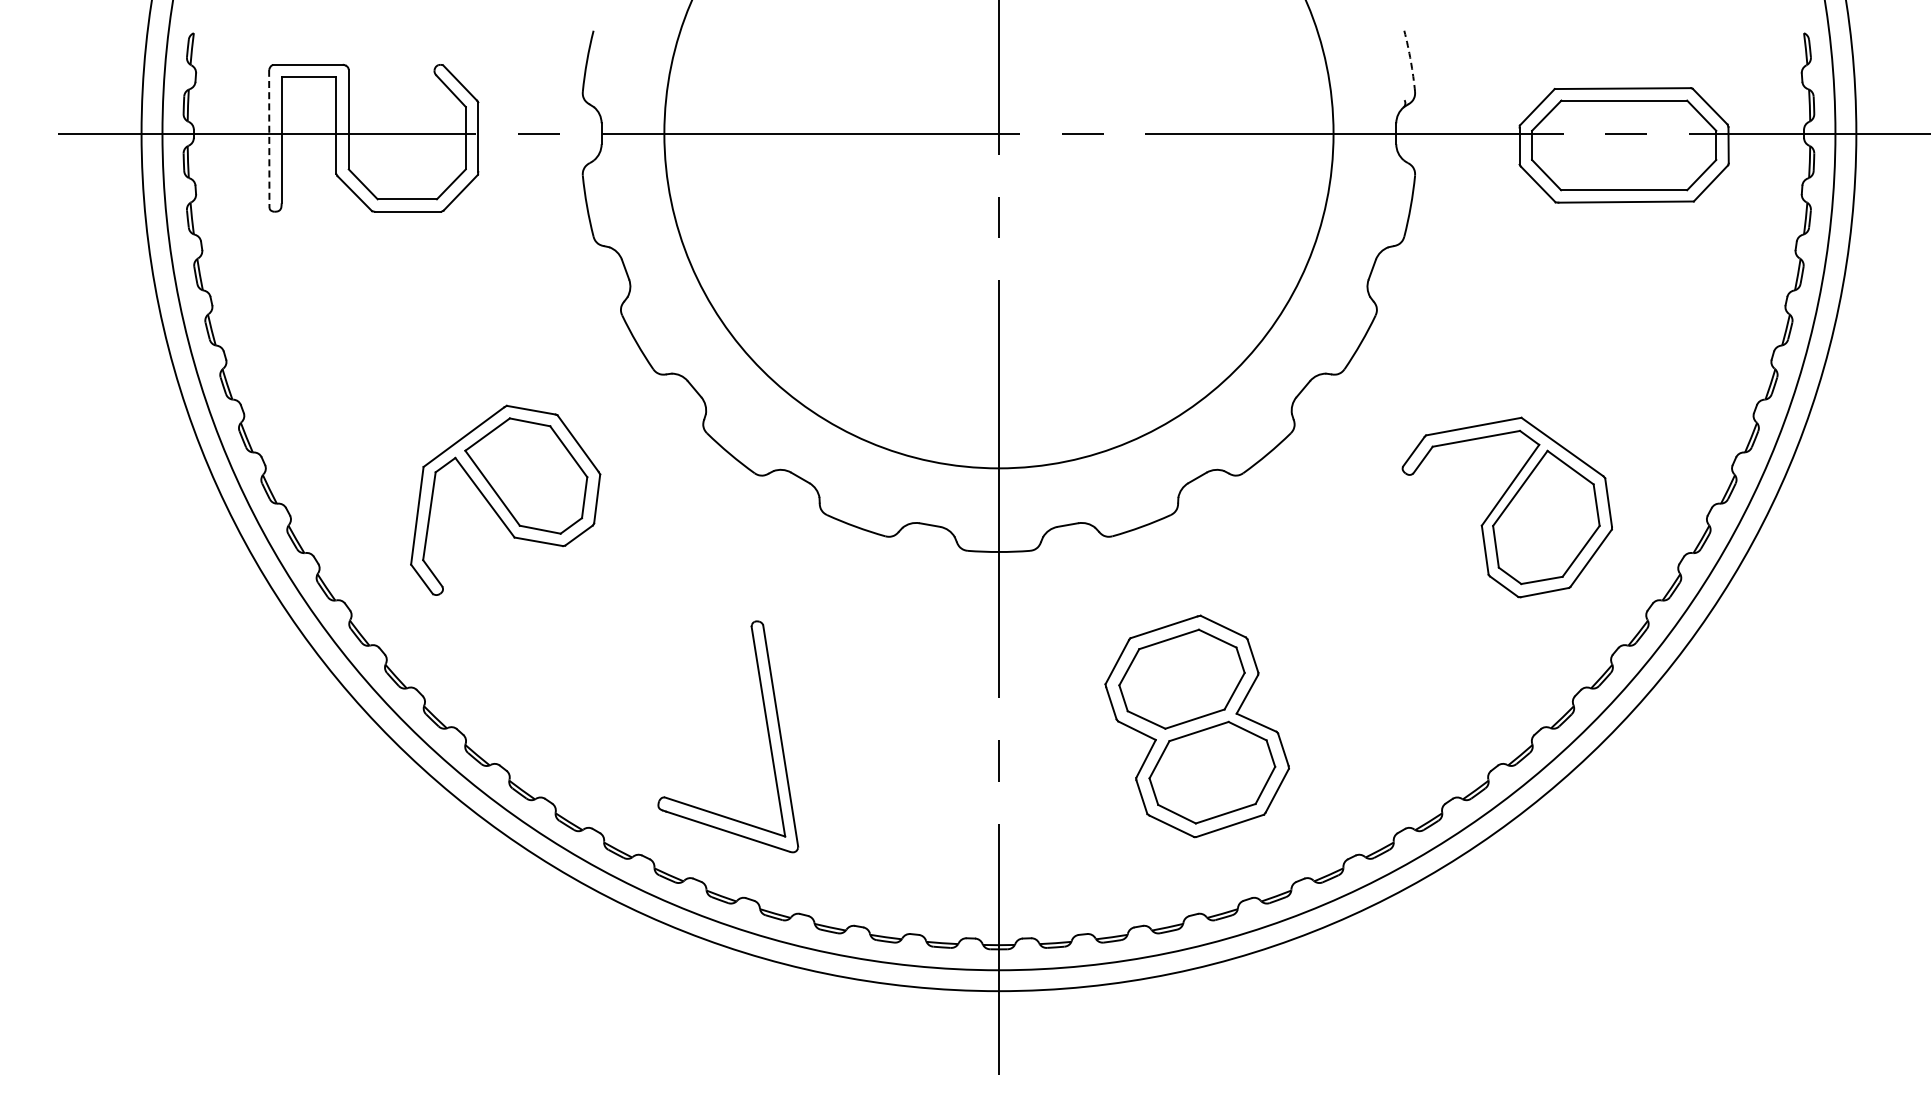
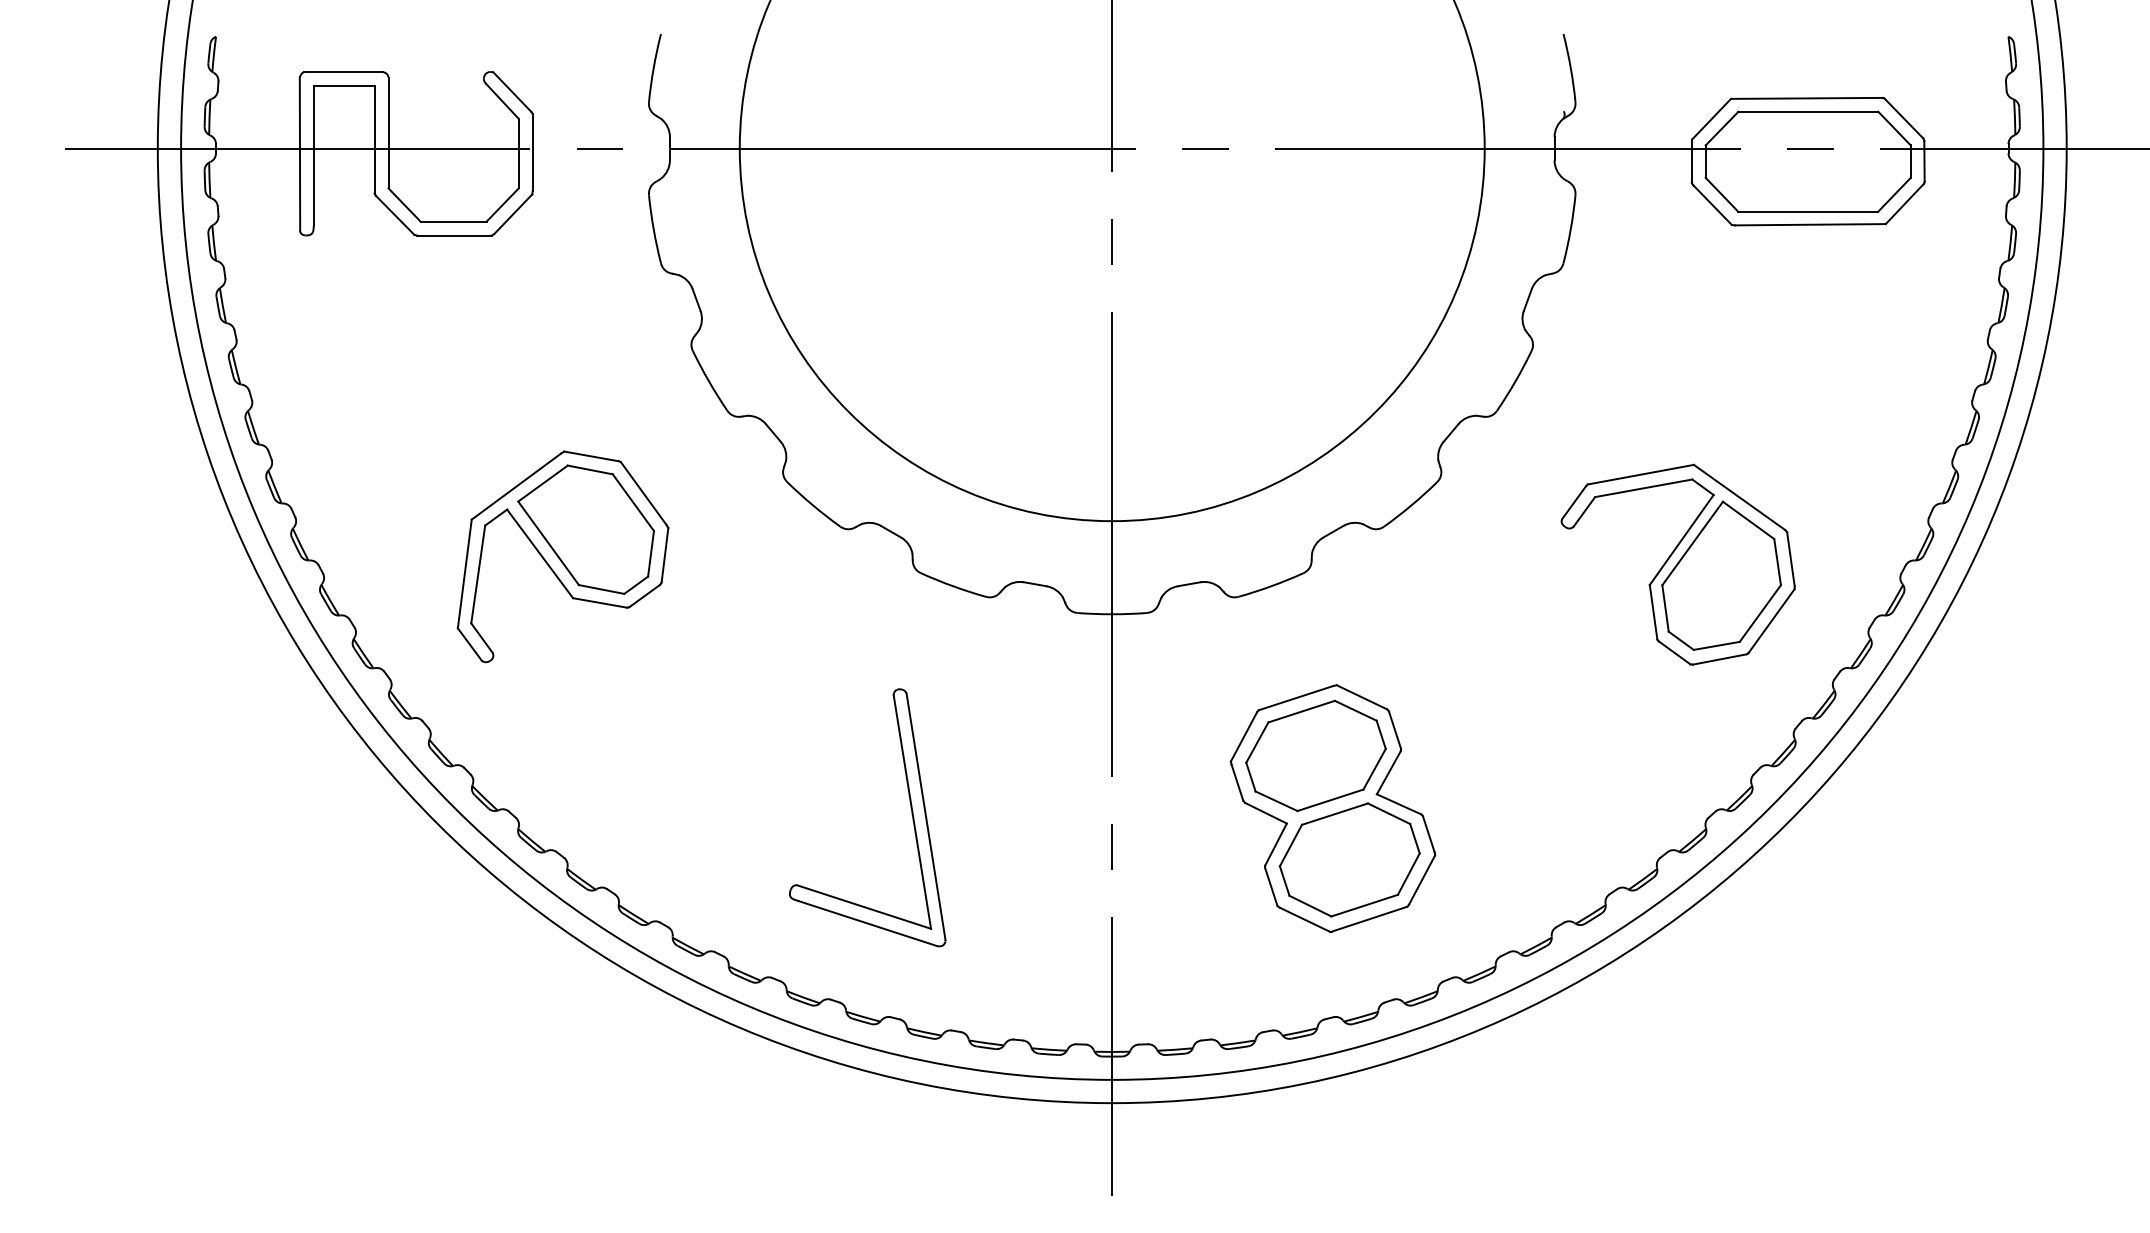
arc: (1410, 61) -> (1570, 68), dashed -> solid
line: (269, 139) -> (300, 155), dashed -> solid
part: (766, 727) -> (910, 807), moved

